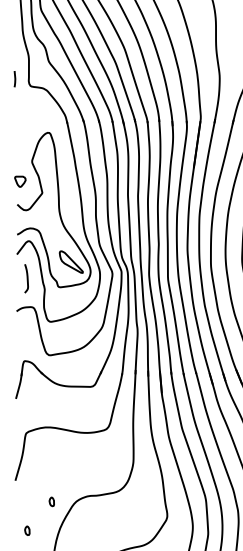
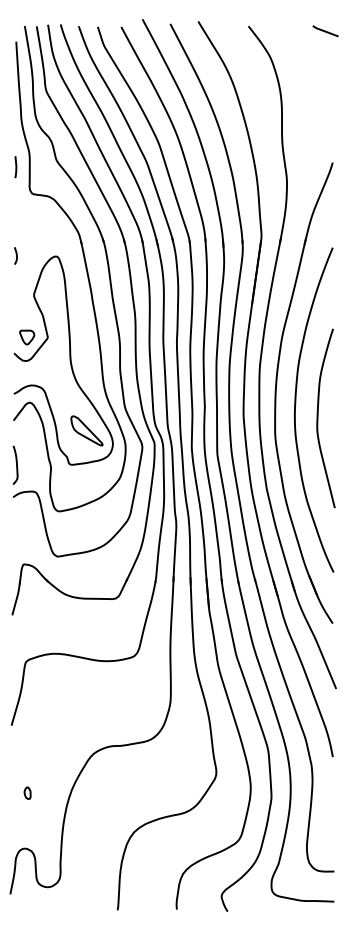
line: (14, 79) -> (15, 167), moved
curve: (18, 131) -> (15, 254), added
part: (20, 181) -> (27, 337), moved
curve: (27, 278) -> (16, 464), moved
part: (51, 501) -> (60, 753), removed

